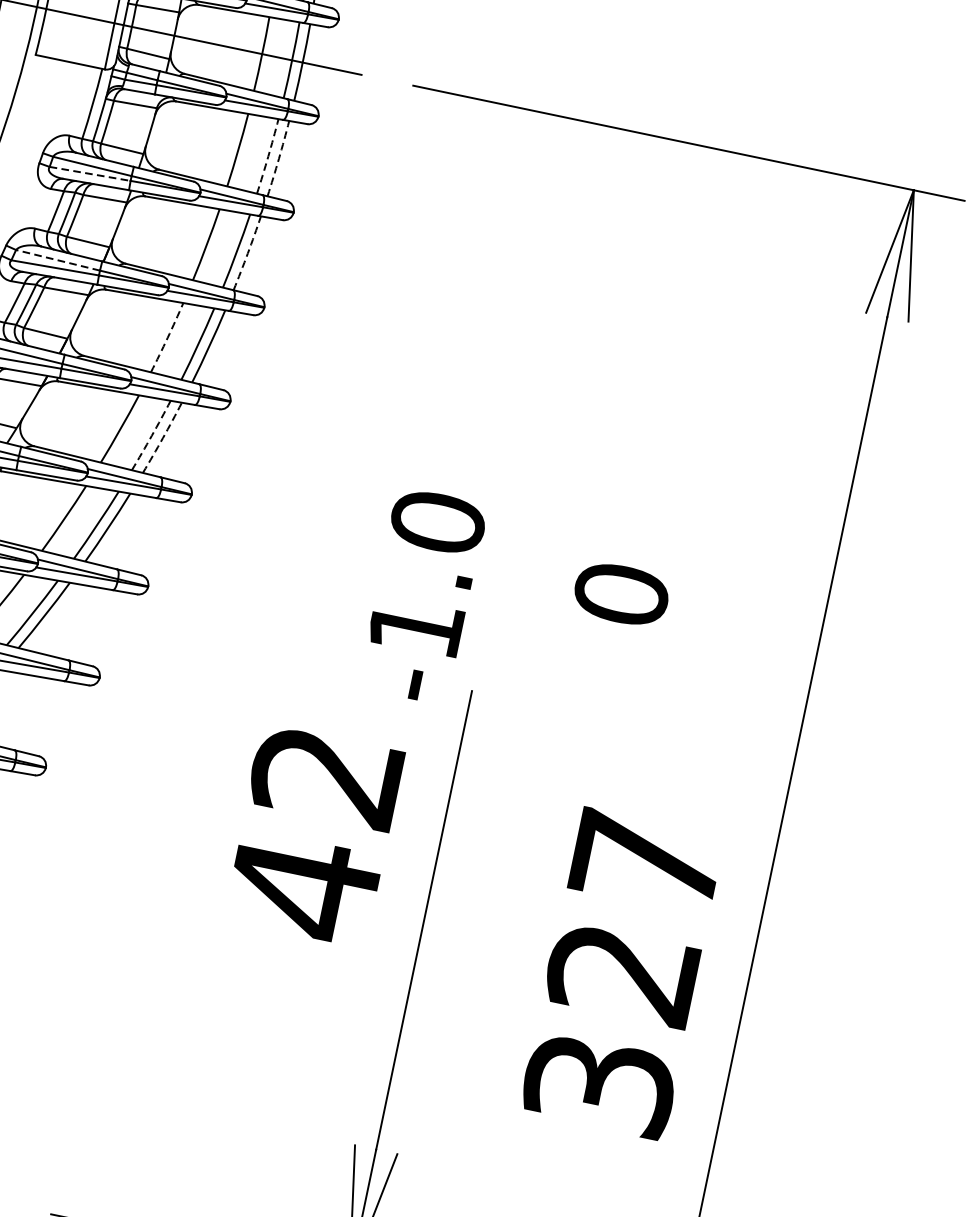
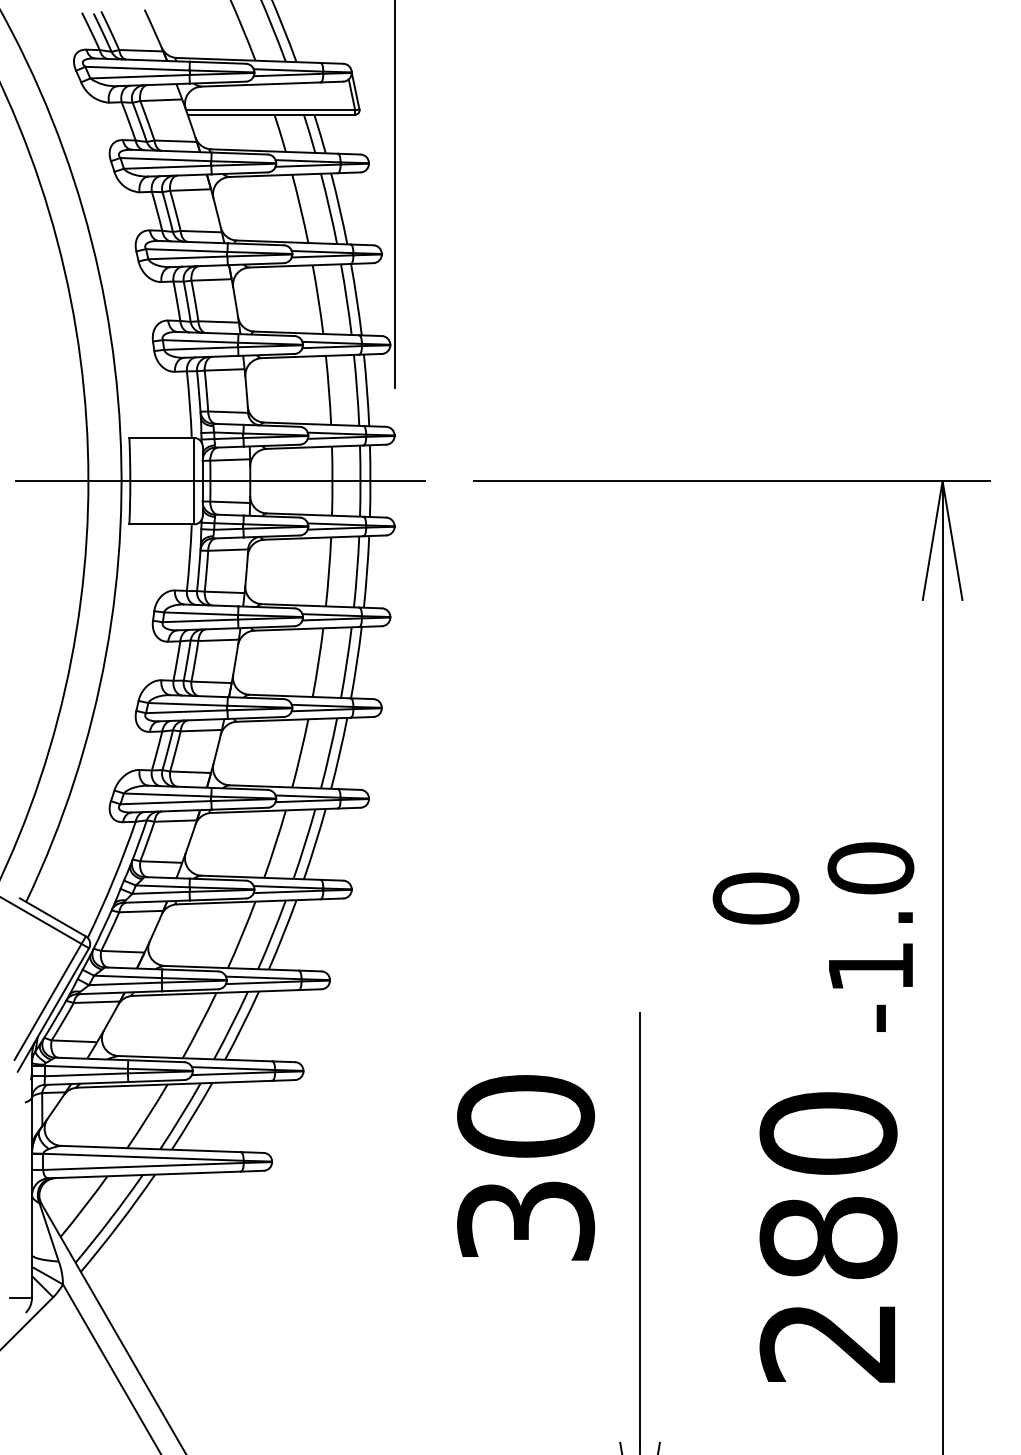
arc: (268, 156) -> (357, 571), dashed -> solid
arc: (279, 158) -> (367, 571), dashed -> solid
line: (90, 173) -> (200, 620), dashed -> solid
arc: (247, 253) -> (356, 662), dashed -> solid
line: (57, 260) -> (187, 704), dashed -> solid
arc: (167, 337) -> (300, 753), dashed -> solid
arc: (151, 435) -> (304, 844), dashed -> solid
arc: (163, 438) -> (315, 844), dashed -> solid
text: (422, 595) -> (870, 936), moved
text: (315, 833) -> (526, 1170), 42 -> 30
text: (623, 972) -> (828, 1237), 327 -> 280

